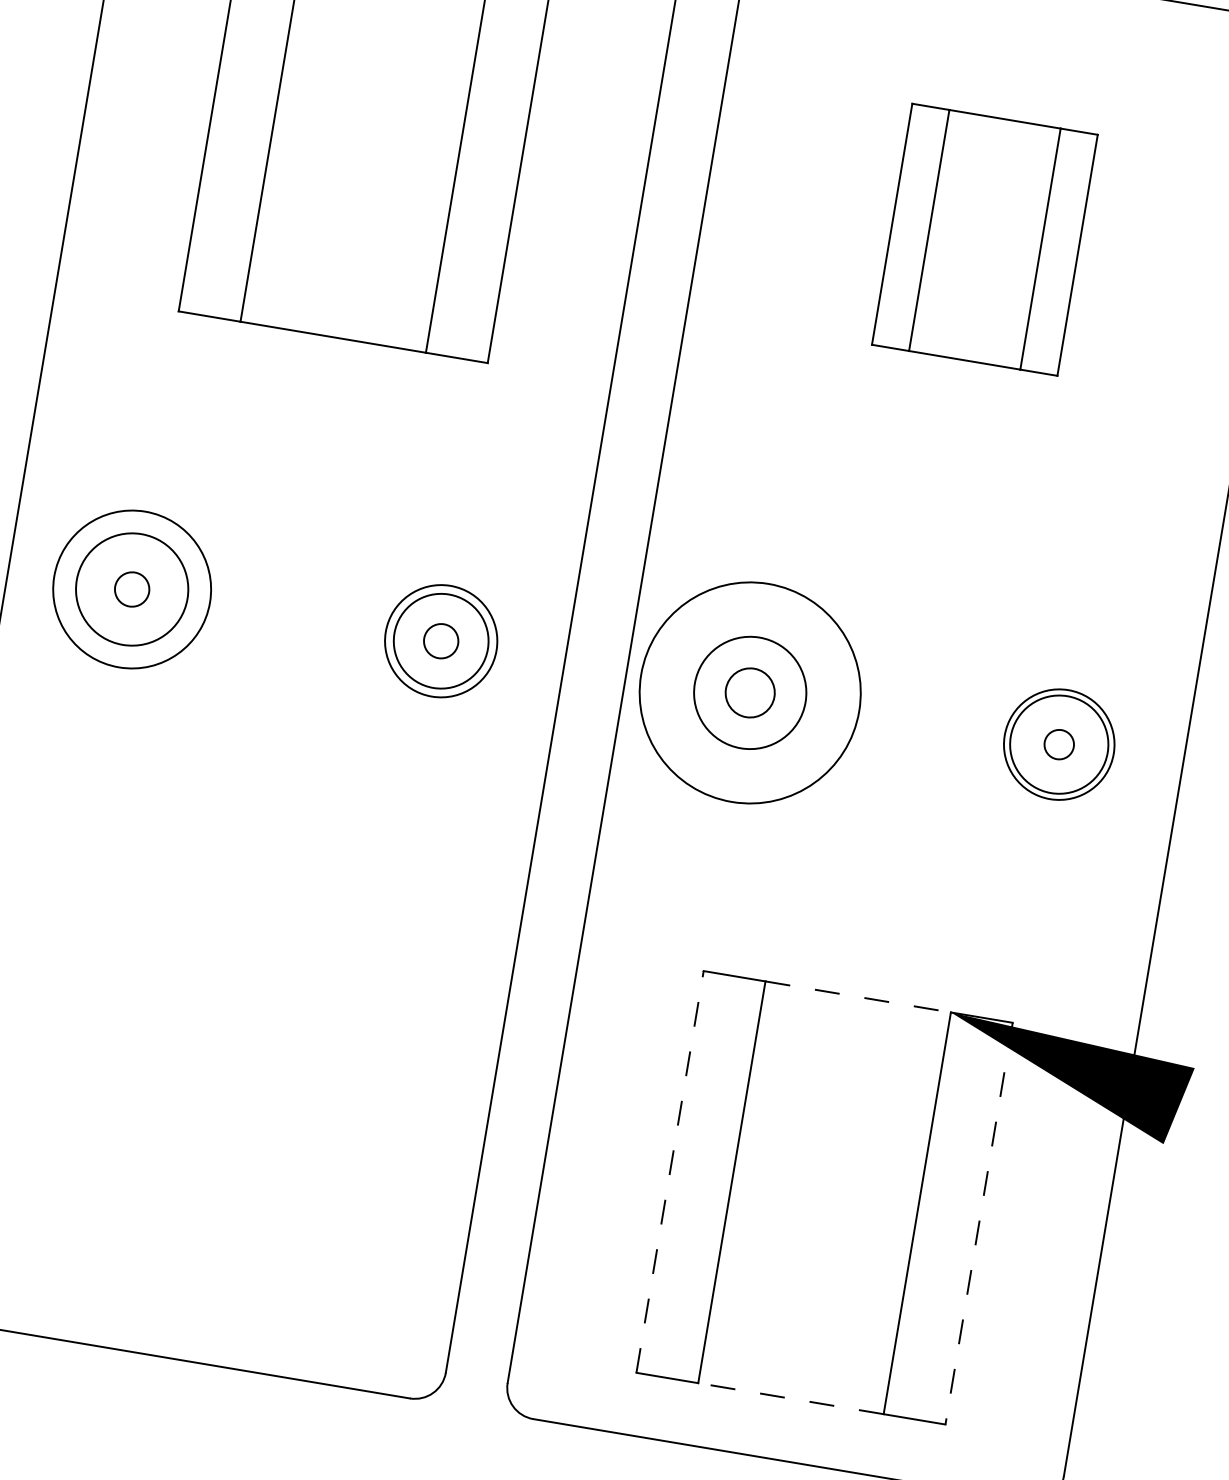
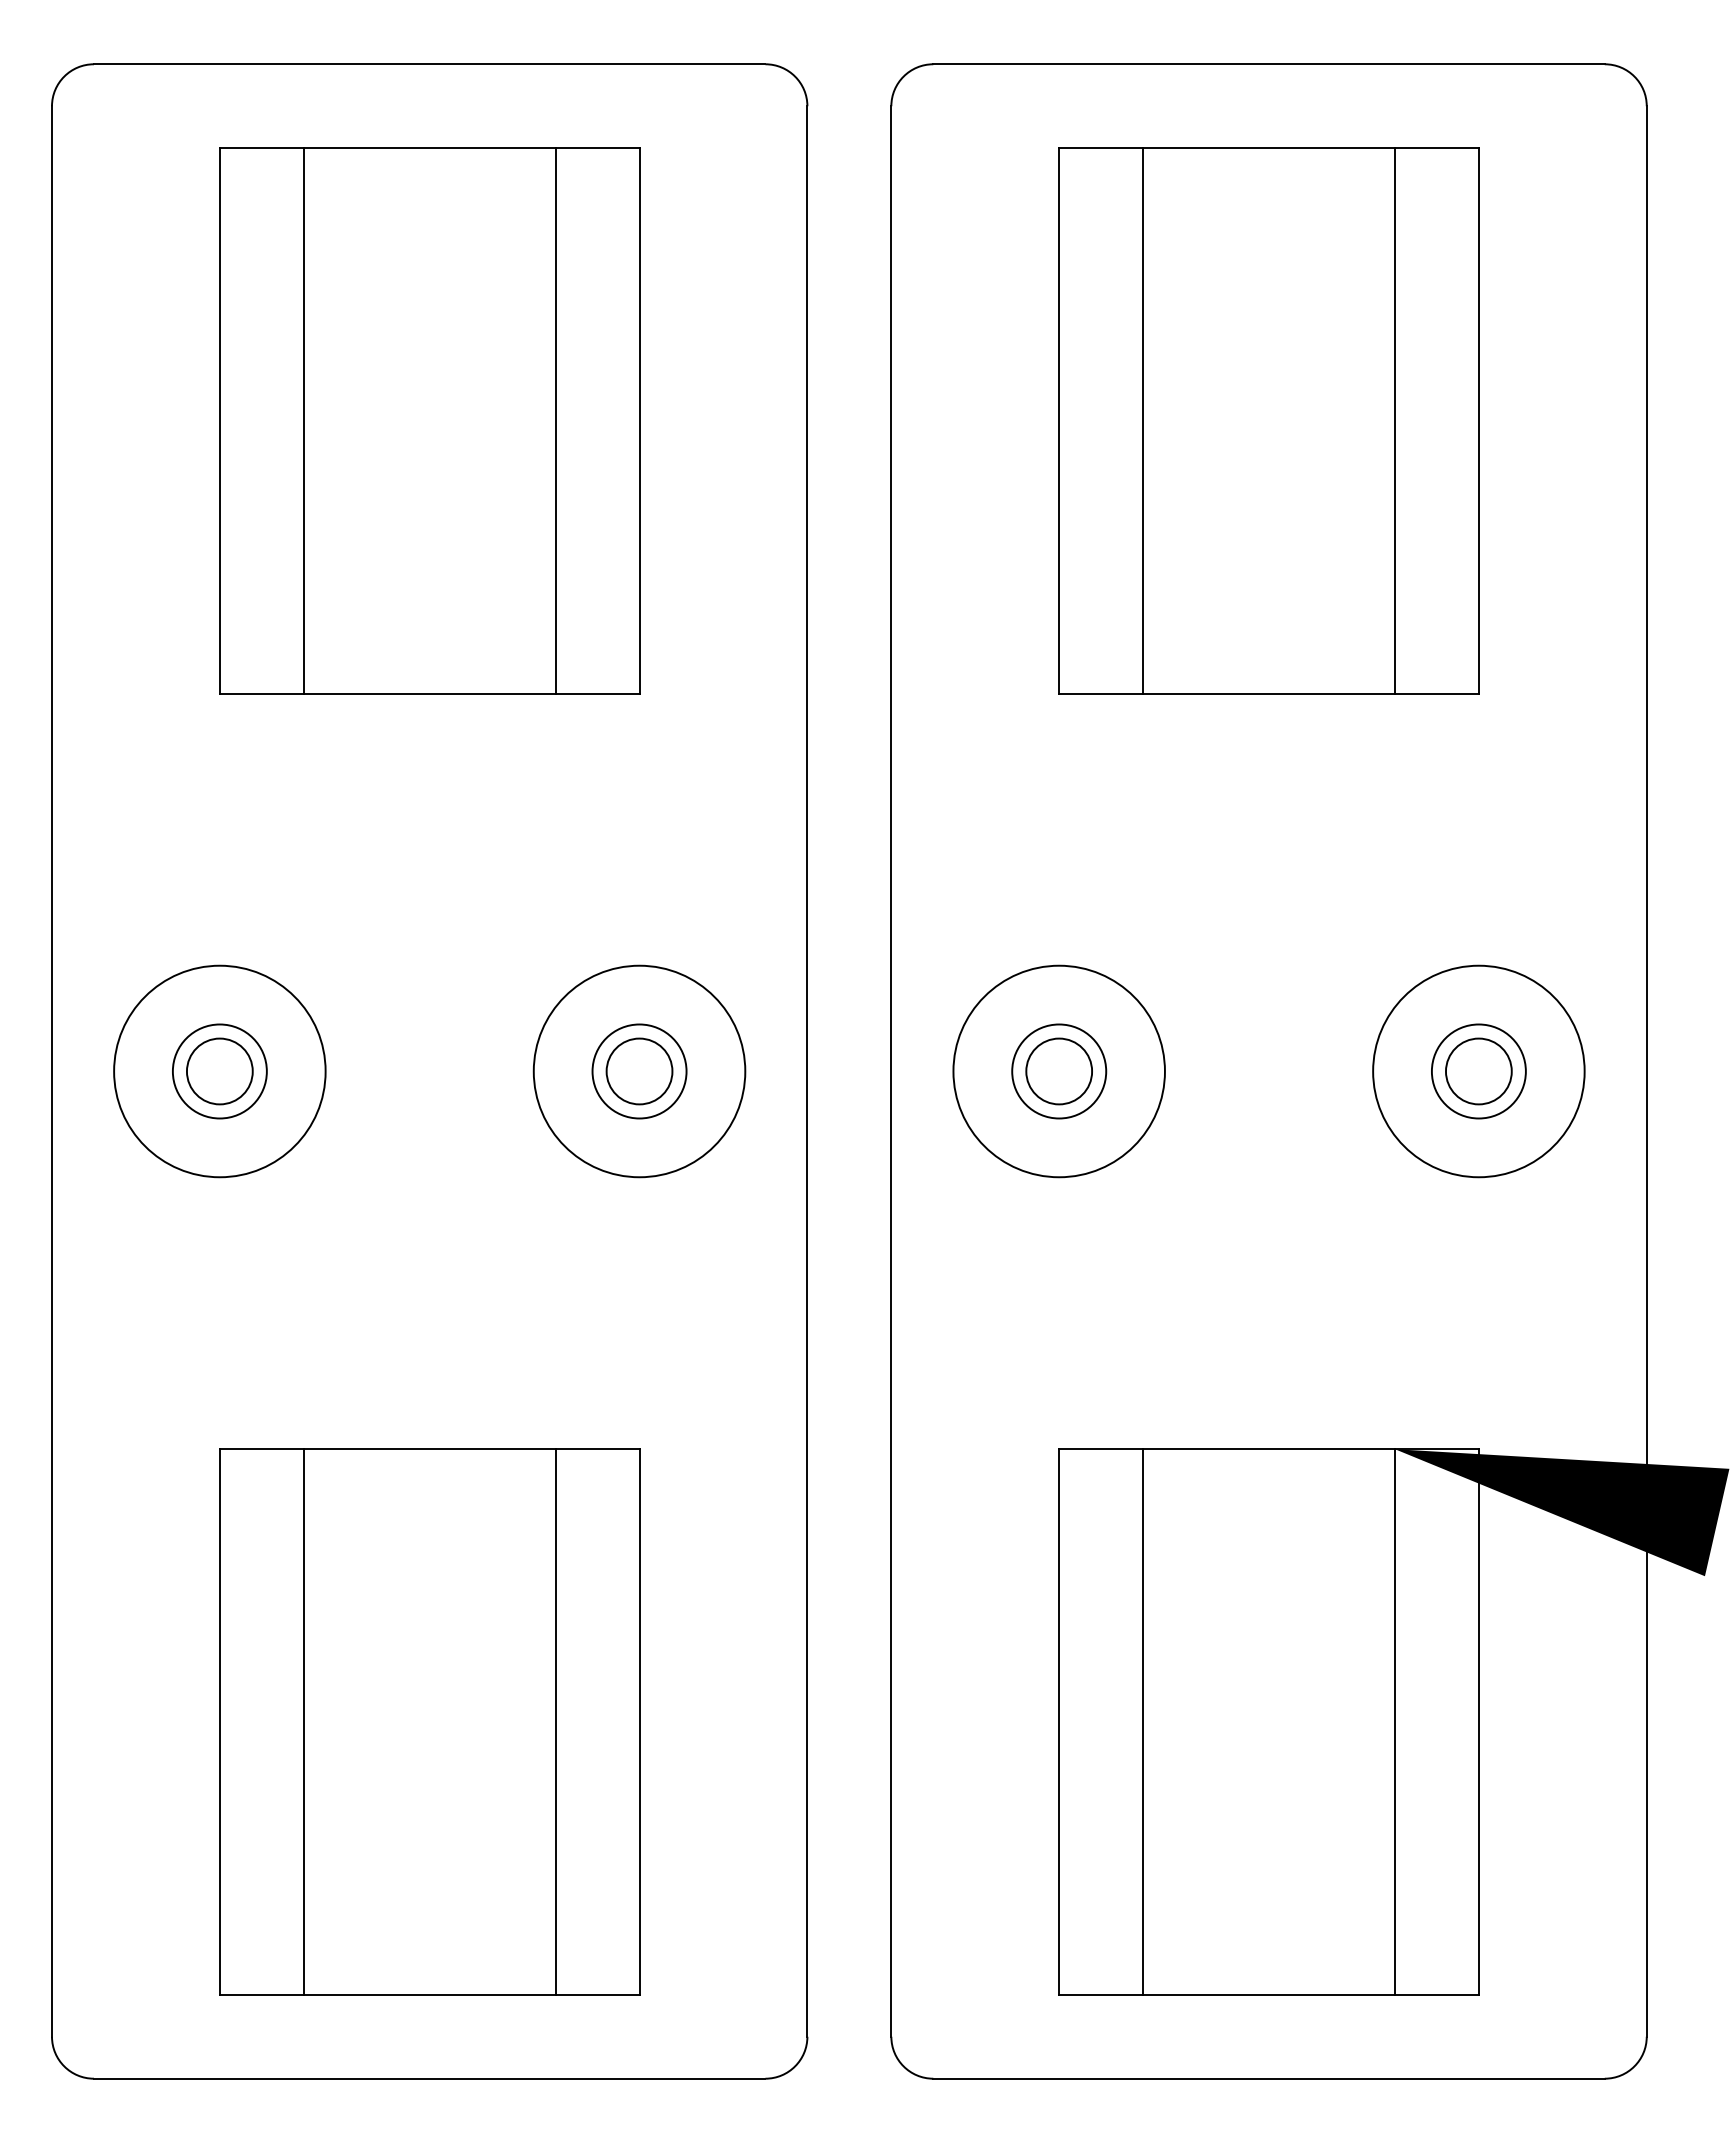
part: (984, 239) -> (1268, 420), size x1.67
circle: (131, 589) -> (219, 1071), size x0.62
circle: (131, 589) -> (219, 1071), size x1.43
circle: (441, 641) -> (639, 1071), size x0.62
circle: (441, 641) -> (639, 1071), size x1.43
circle: (441, 641) -> (639, 1071), size x1.67
circle: (749, 692) -> (1058, 1071), size x0.71
circle: (750, 692) -> (1059, 1071), size x0.62
circle: (1058, 744) -> (1478, 1071), size x0.71
circle: (1058, 744) -> (1478, 1071), size x1.43
circle: (1058, 744) -> (1478, 1071), size x1.67
line: (858, 997) -> (1269, 1449), dashed -> solid
part: (206, 1093) -> (429, 1721), added
line: (670, 1171) -> (1059, 1721), dashed -> solid
line: (978, 1223) -> (1478, 1721), dashed -> solid
line: (791, 1398) -> (1269, 1994), dashed -> solid

